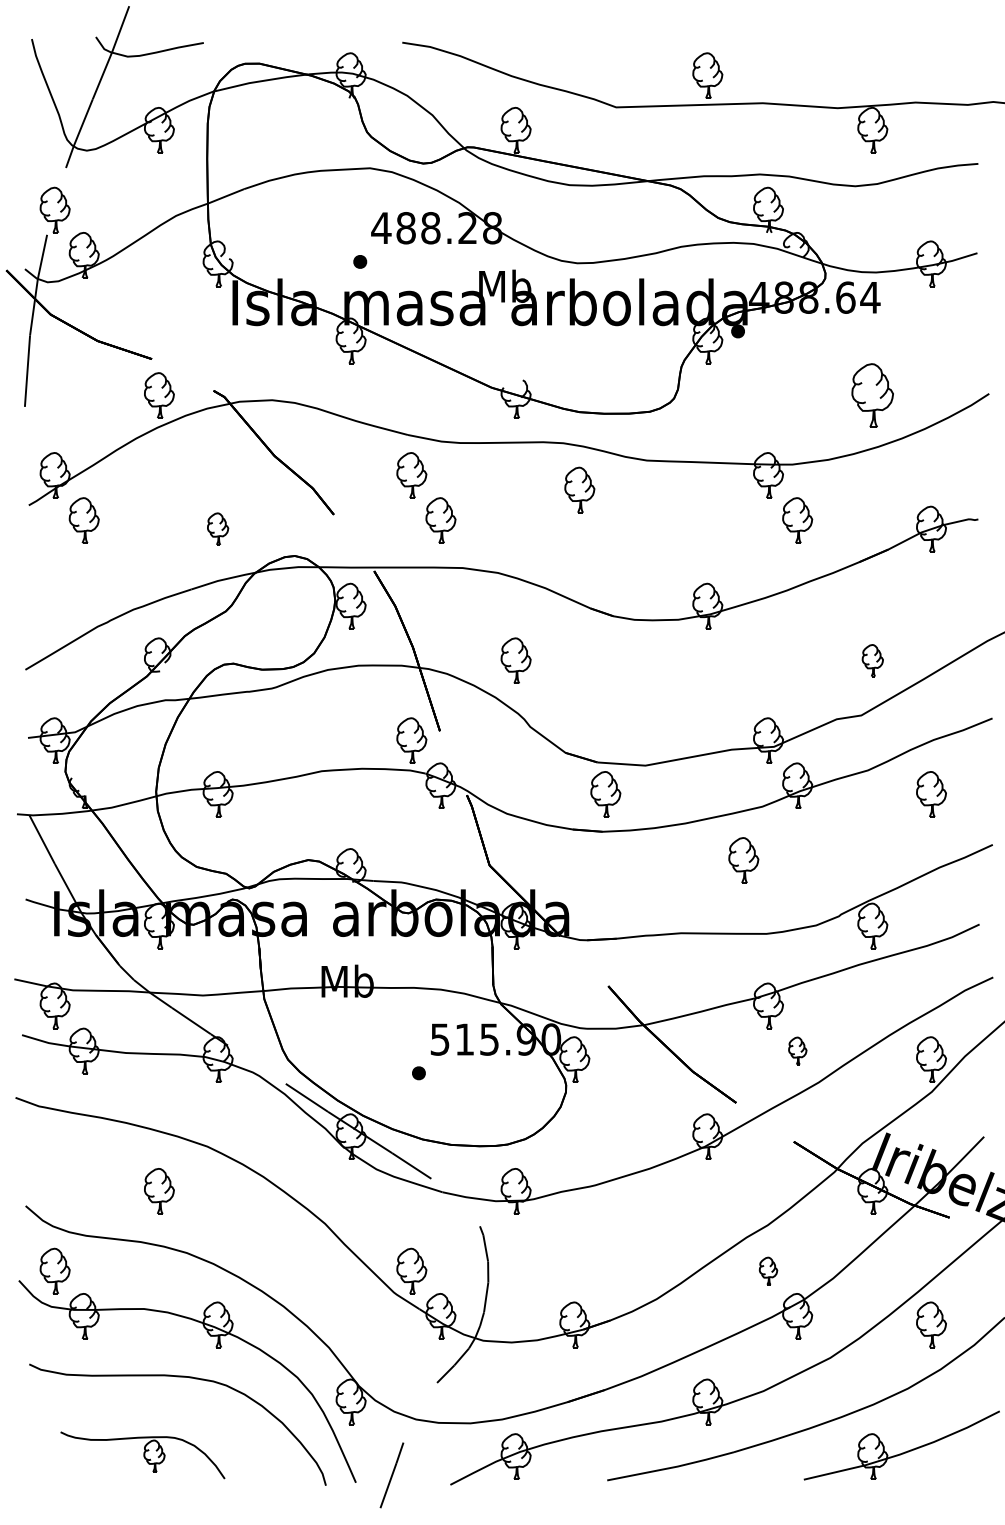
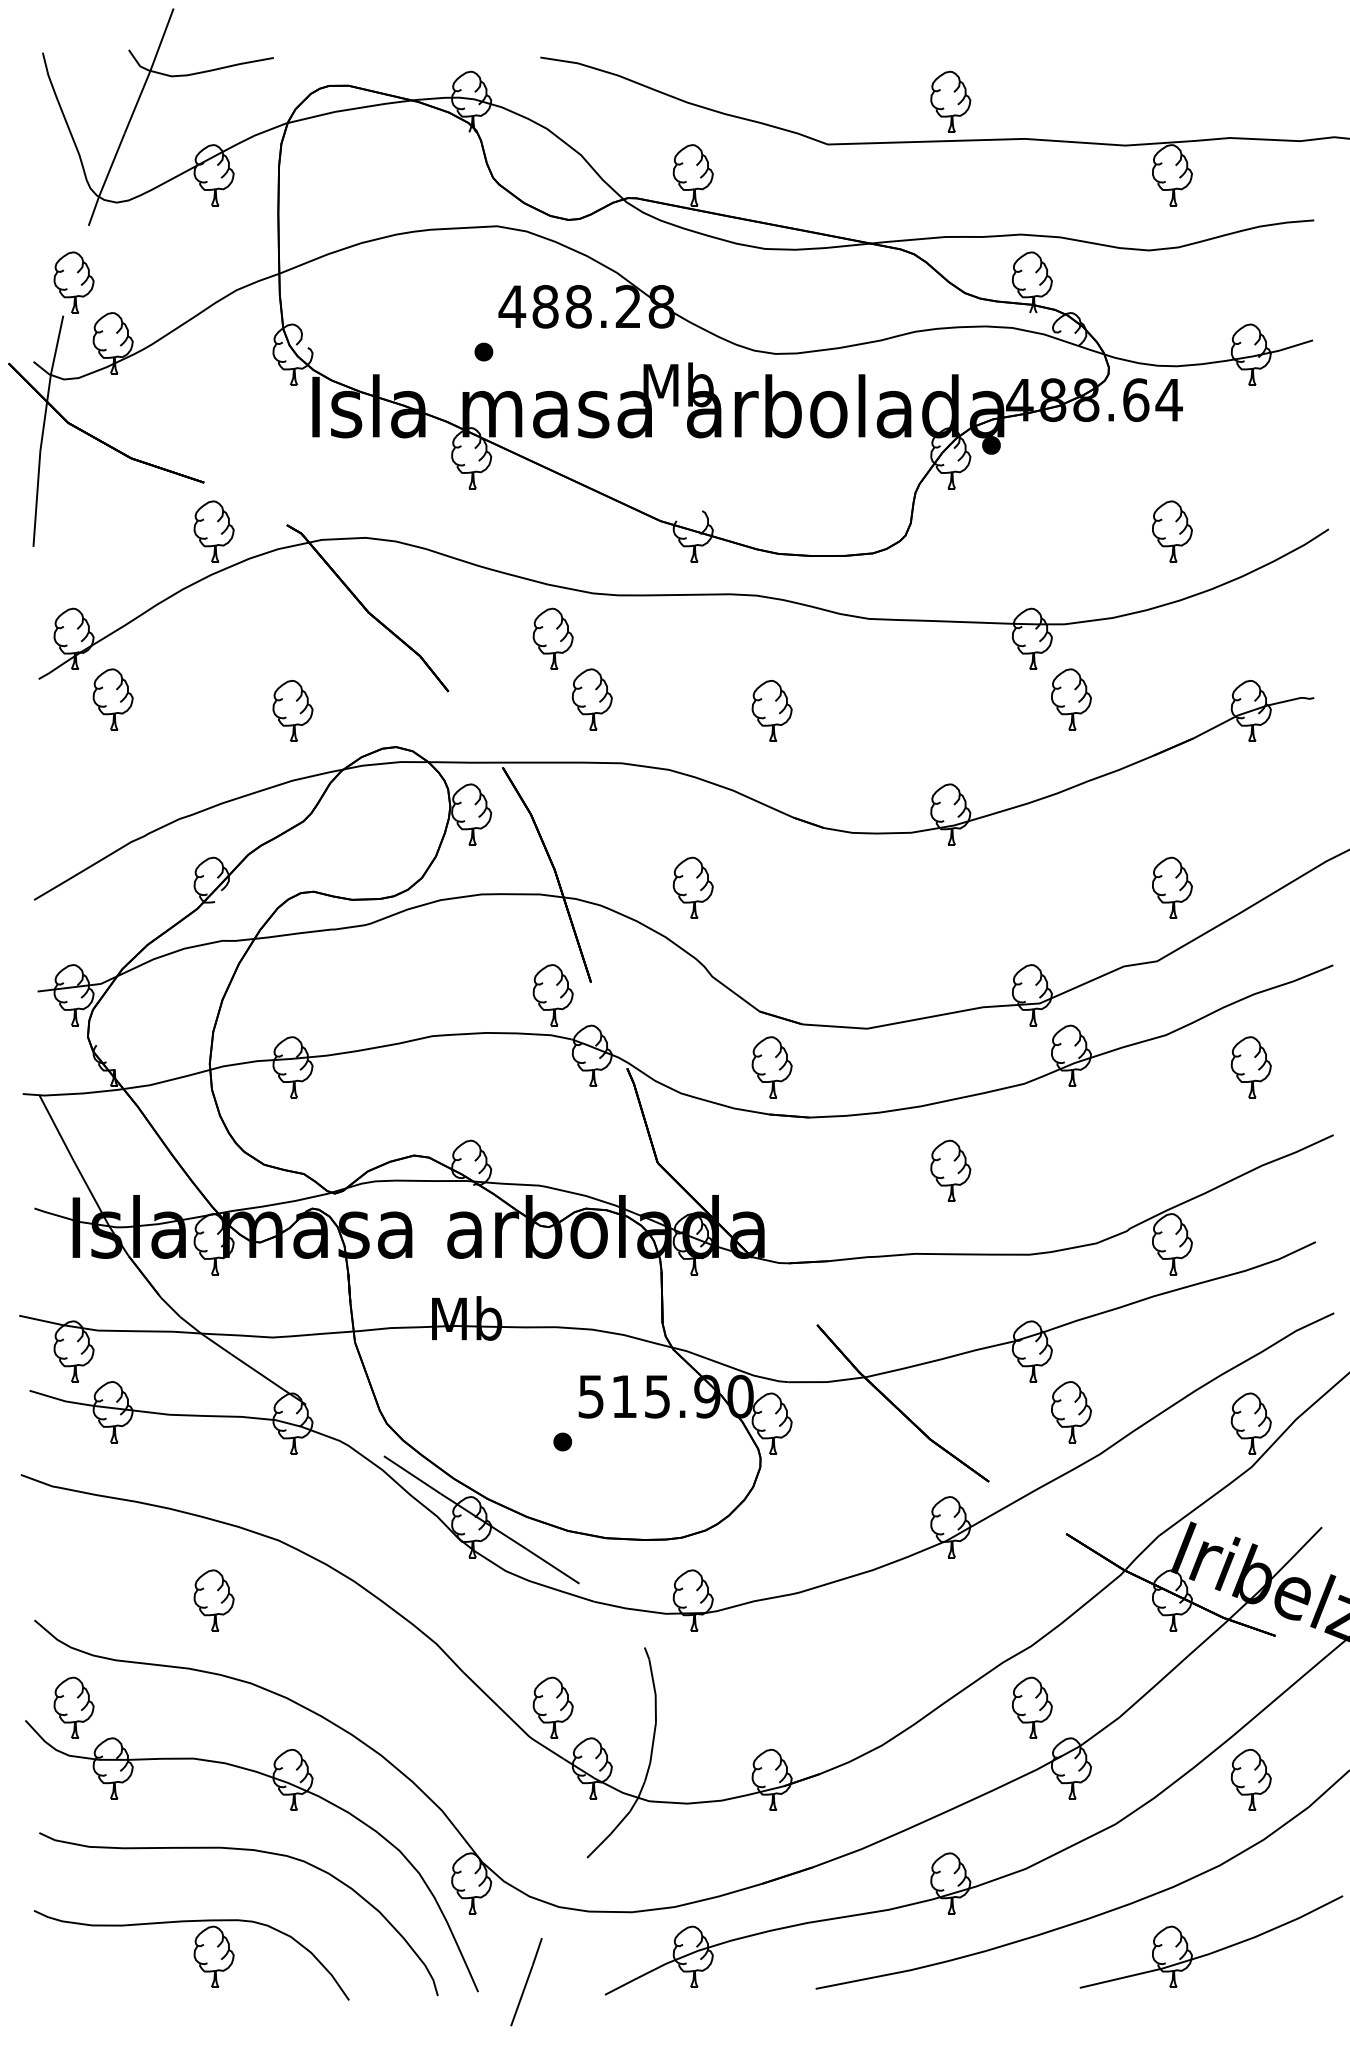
part: (872, 395) -> (1172, 531), size x0.71
part: (579, 489) -> (771, 710), moved
part: (217, 528) -> (292, 710), size x1.43
part: (872, 660) -> (1172, 887), size x1.43
part: (605, 794) -> (771, 1067), moved
part: (743, 860) -> (950, 1170), moved
part: (797, 1050) -> (1071, 1411), size x1.67
part: (768, 1270) -> (1032, 1706), size x1.67
part: (142, 1455) -> (191, 1955), size x1.43

